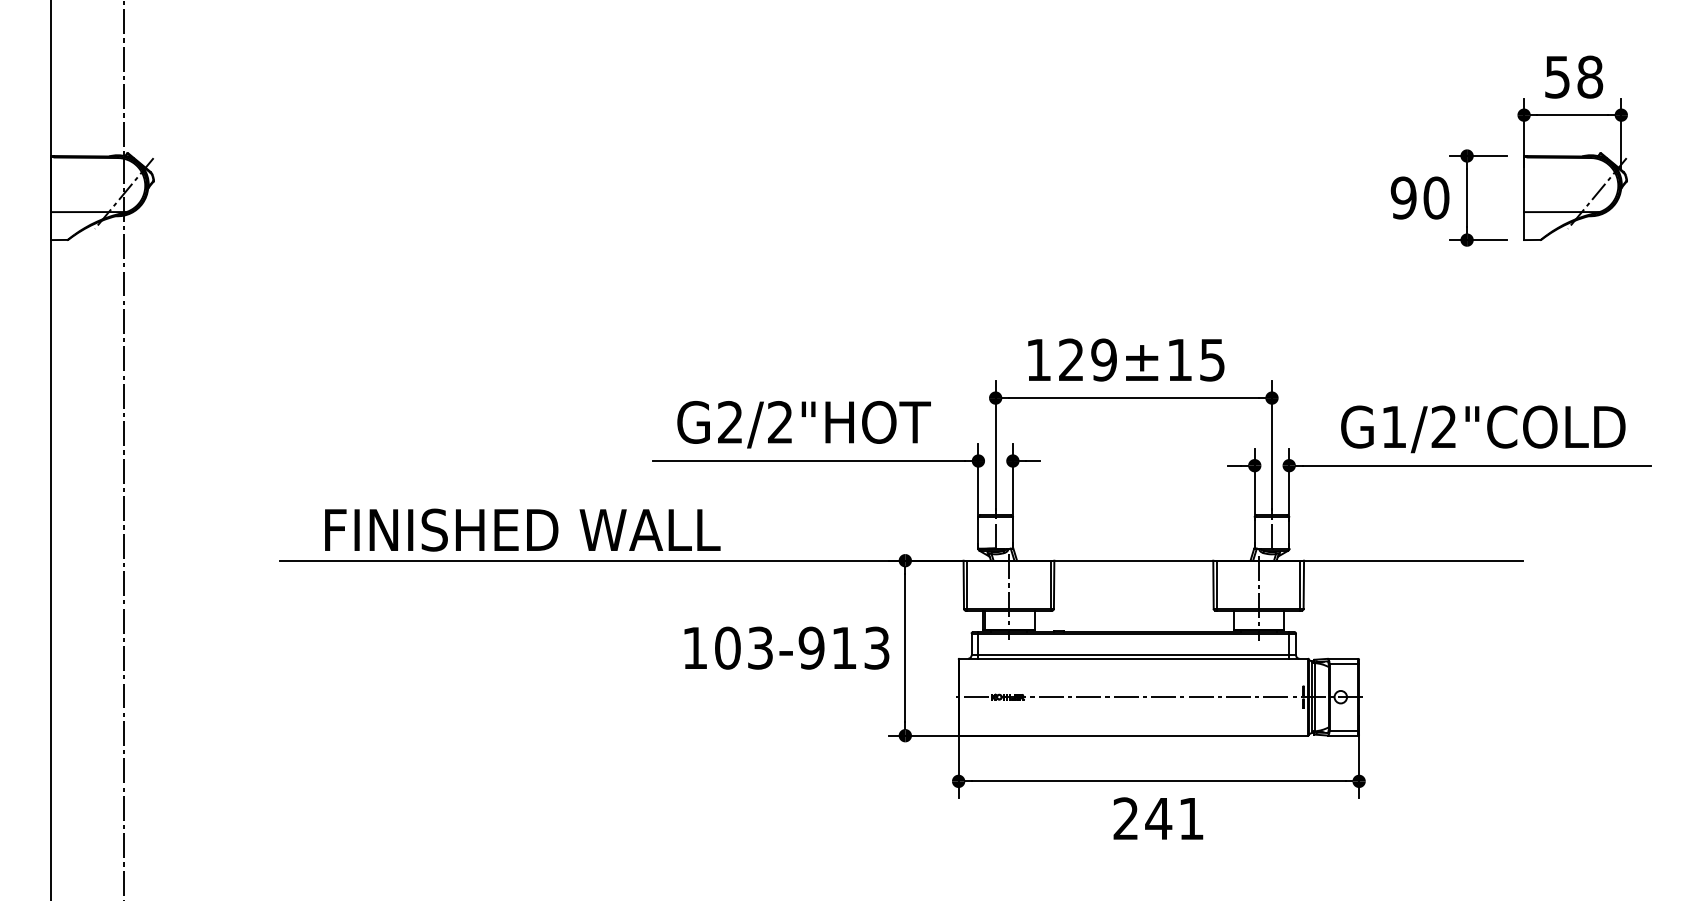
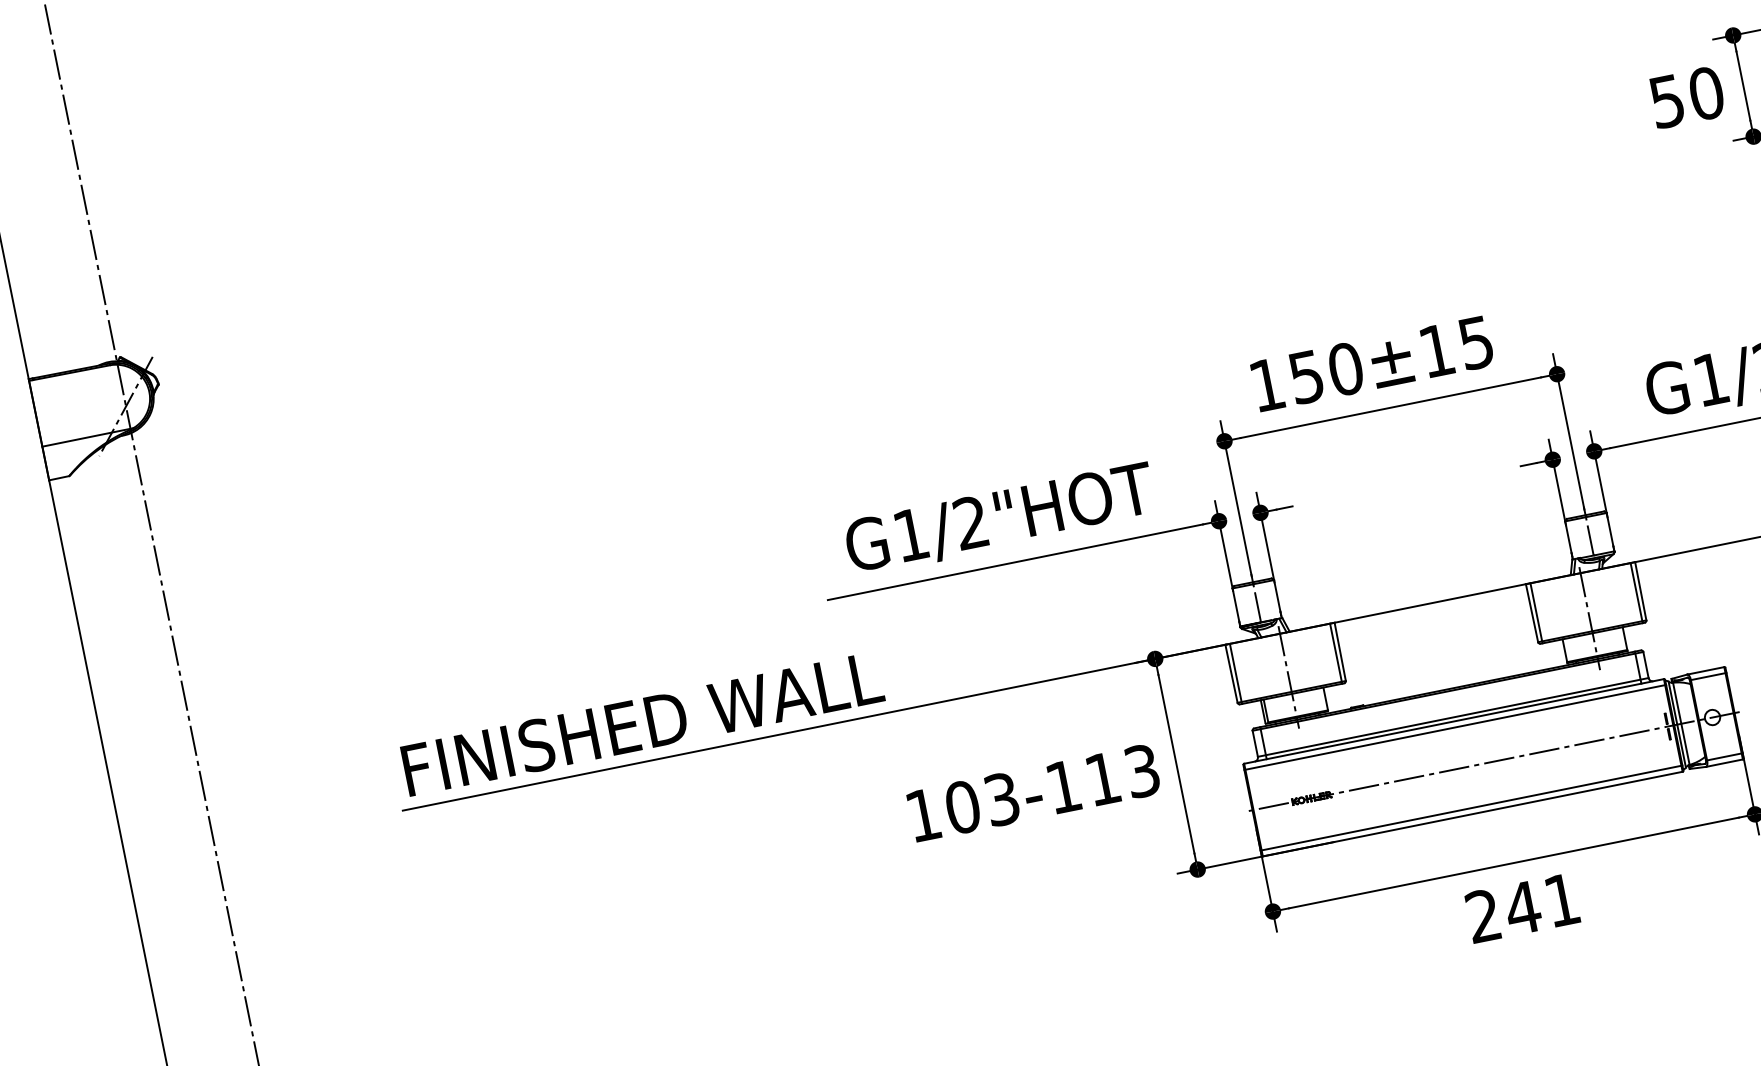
text: (1403, 197) -> (1666, 100), 90 -> 50
text: (1088, 359) -> (1326, 372), 129±15 -> 150±15
text: (730, 422) -> (911, 535), G2/2"HOT -> G1/2"HOT
text: (522, 529) -> (642, 723), moved
text: (811, 647) -> (1063, 786), 103-913 -> 103-113
line: (1133, 663) -> (1454, 727), added
line: (1133, 730) -> (1471, 807), added

